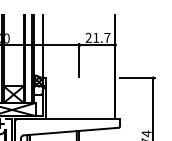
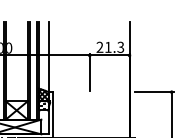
text: (107, 37) -> (120, 46), 21.7 -> 21.3

